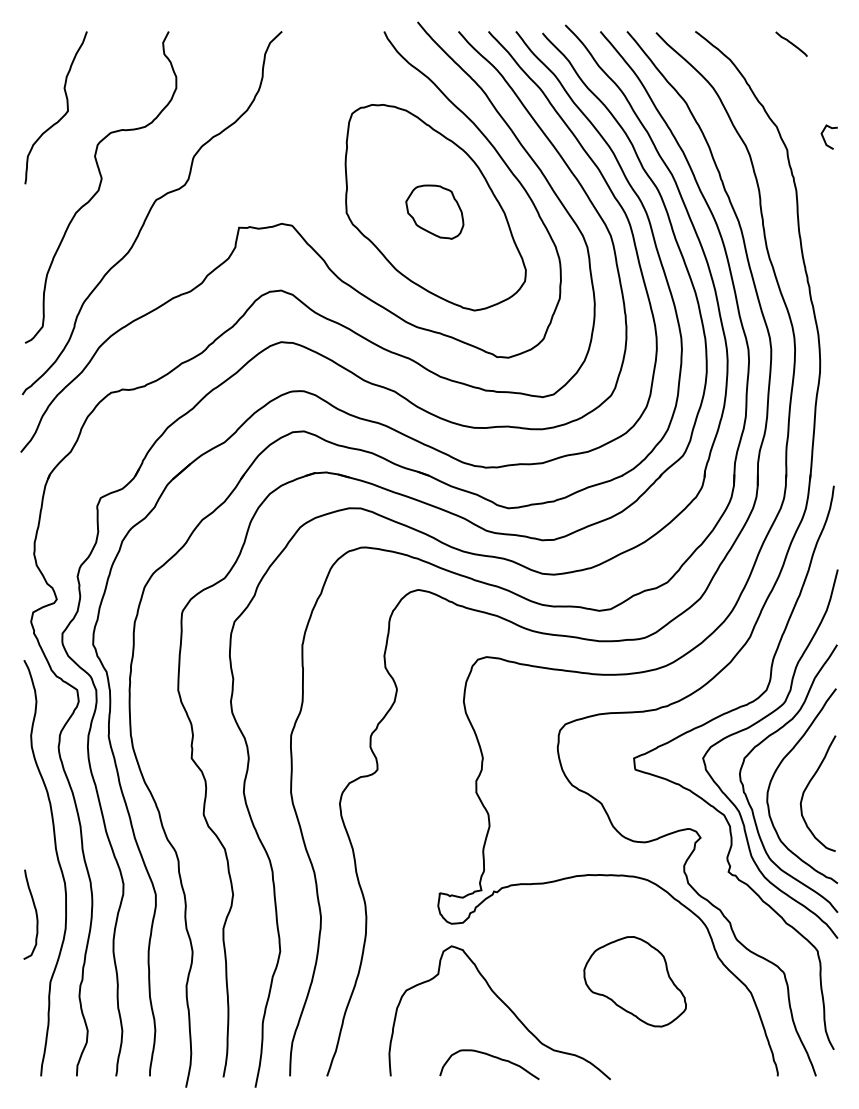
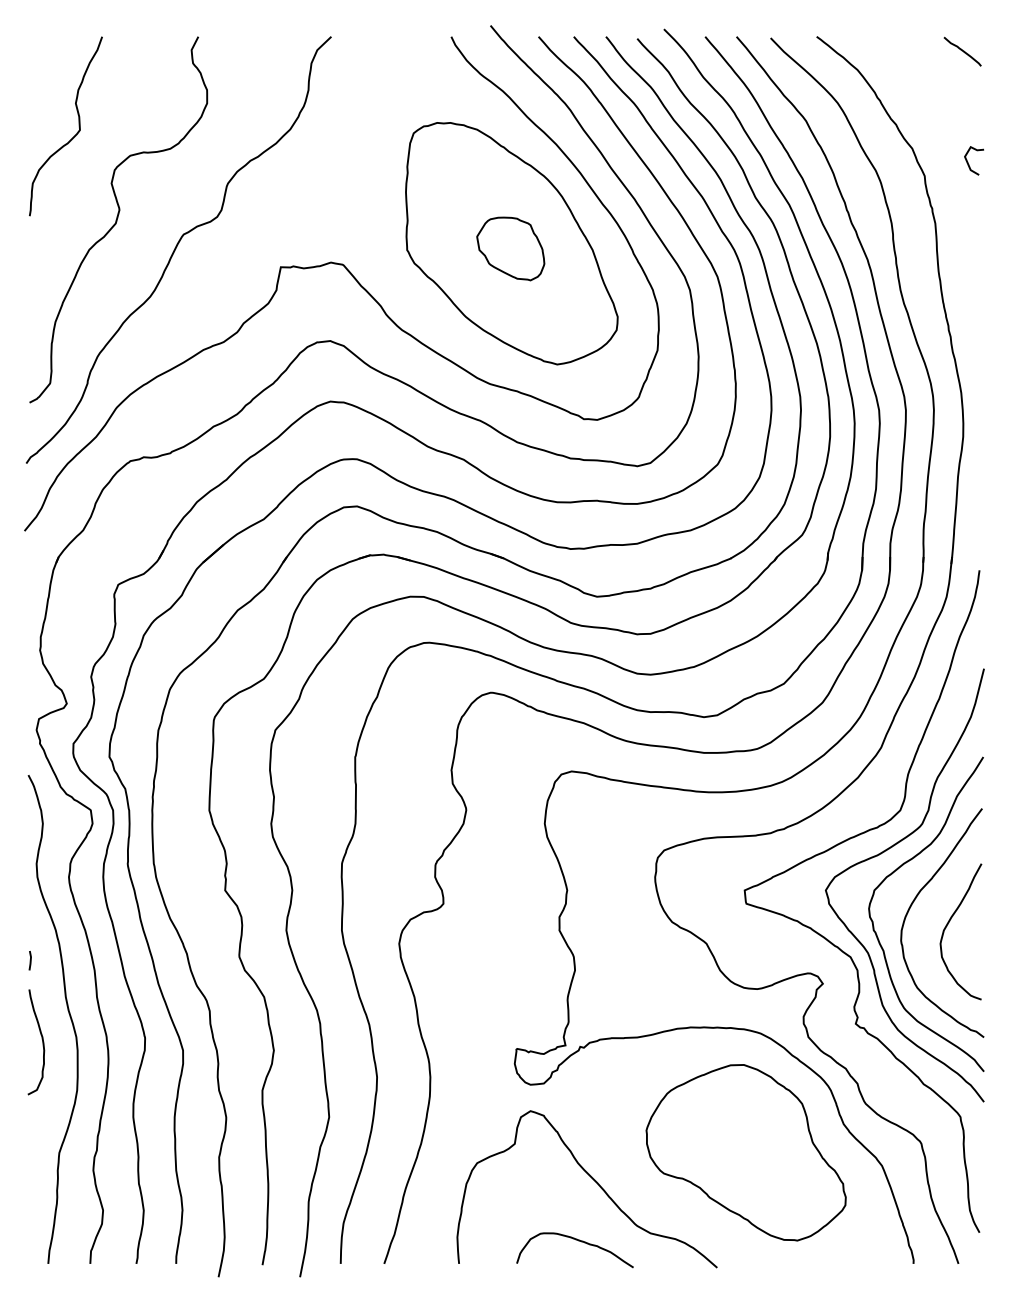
line: (791, 43) -> (962, 50), moved
line: (25, 818) -> (30, 961), added
curve: (35, 914) -> (41, 1042), moved
part: (634, 981) -> (745, 1152), size x1.67

